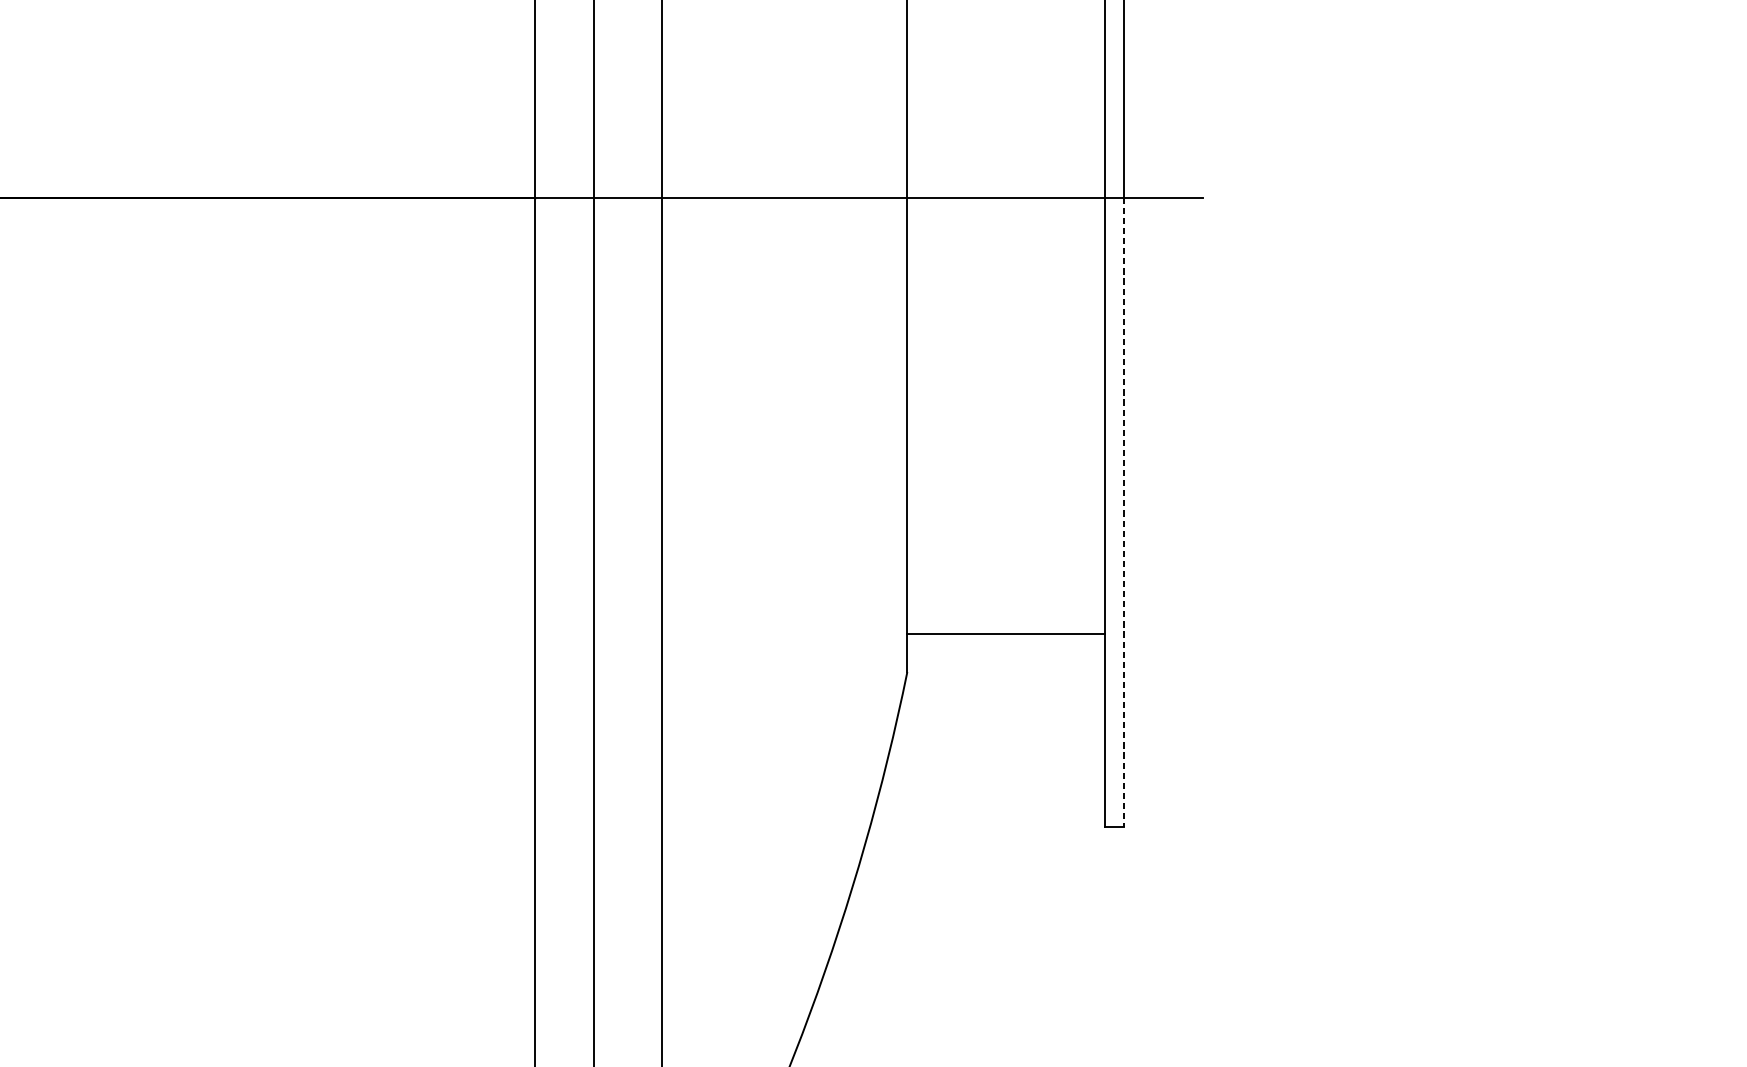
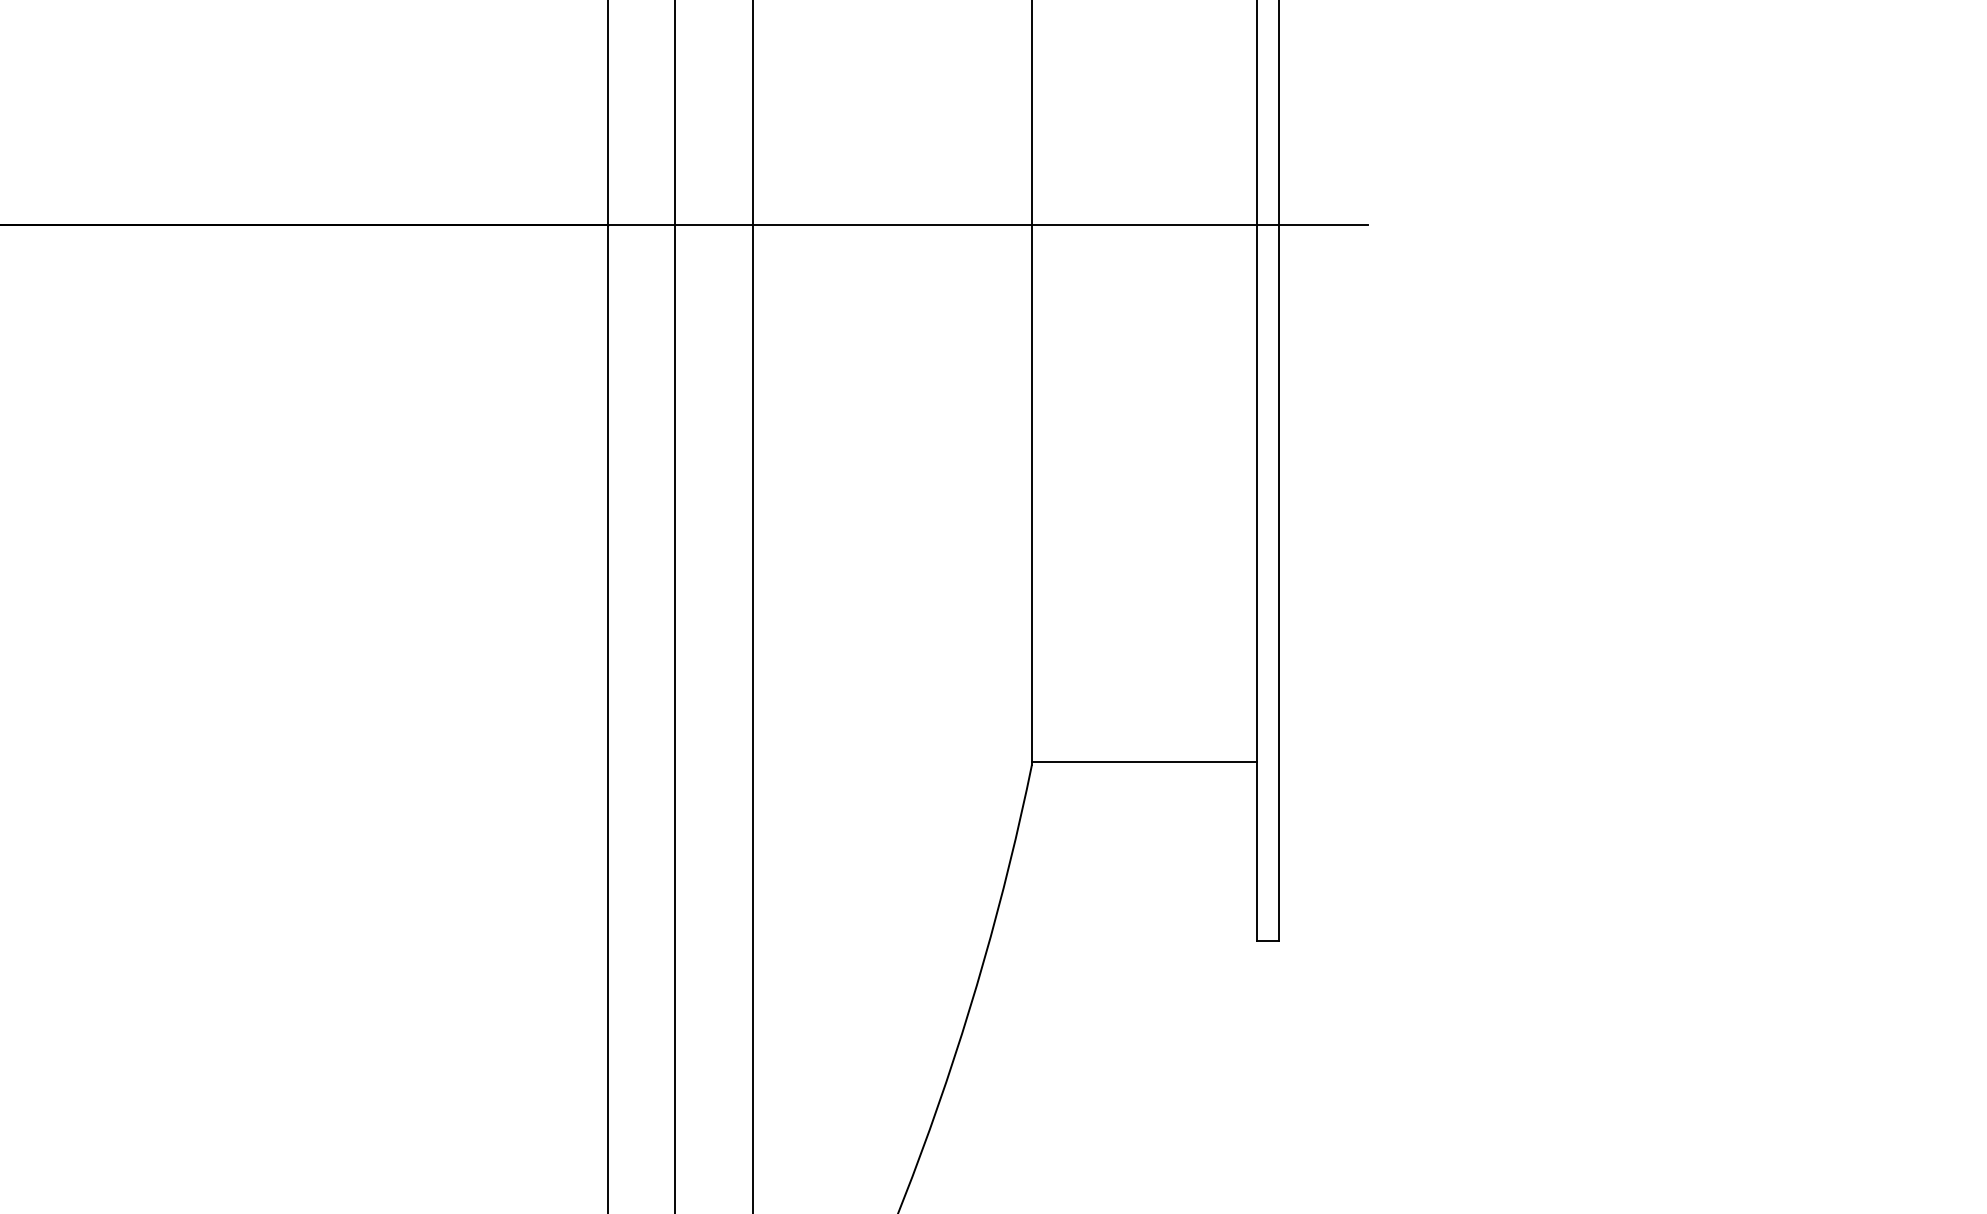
line: (1124, 511) -> (1278, 582), dashed -> solid
line: (1006, 634) -> (1144, 761), moved

